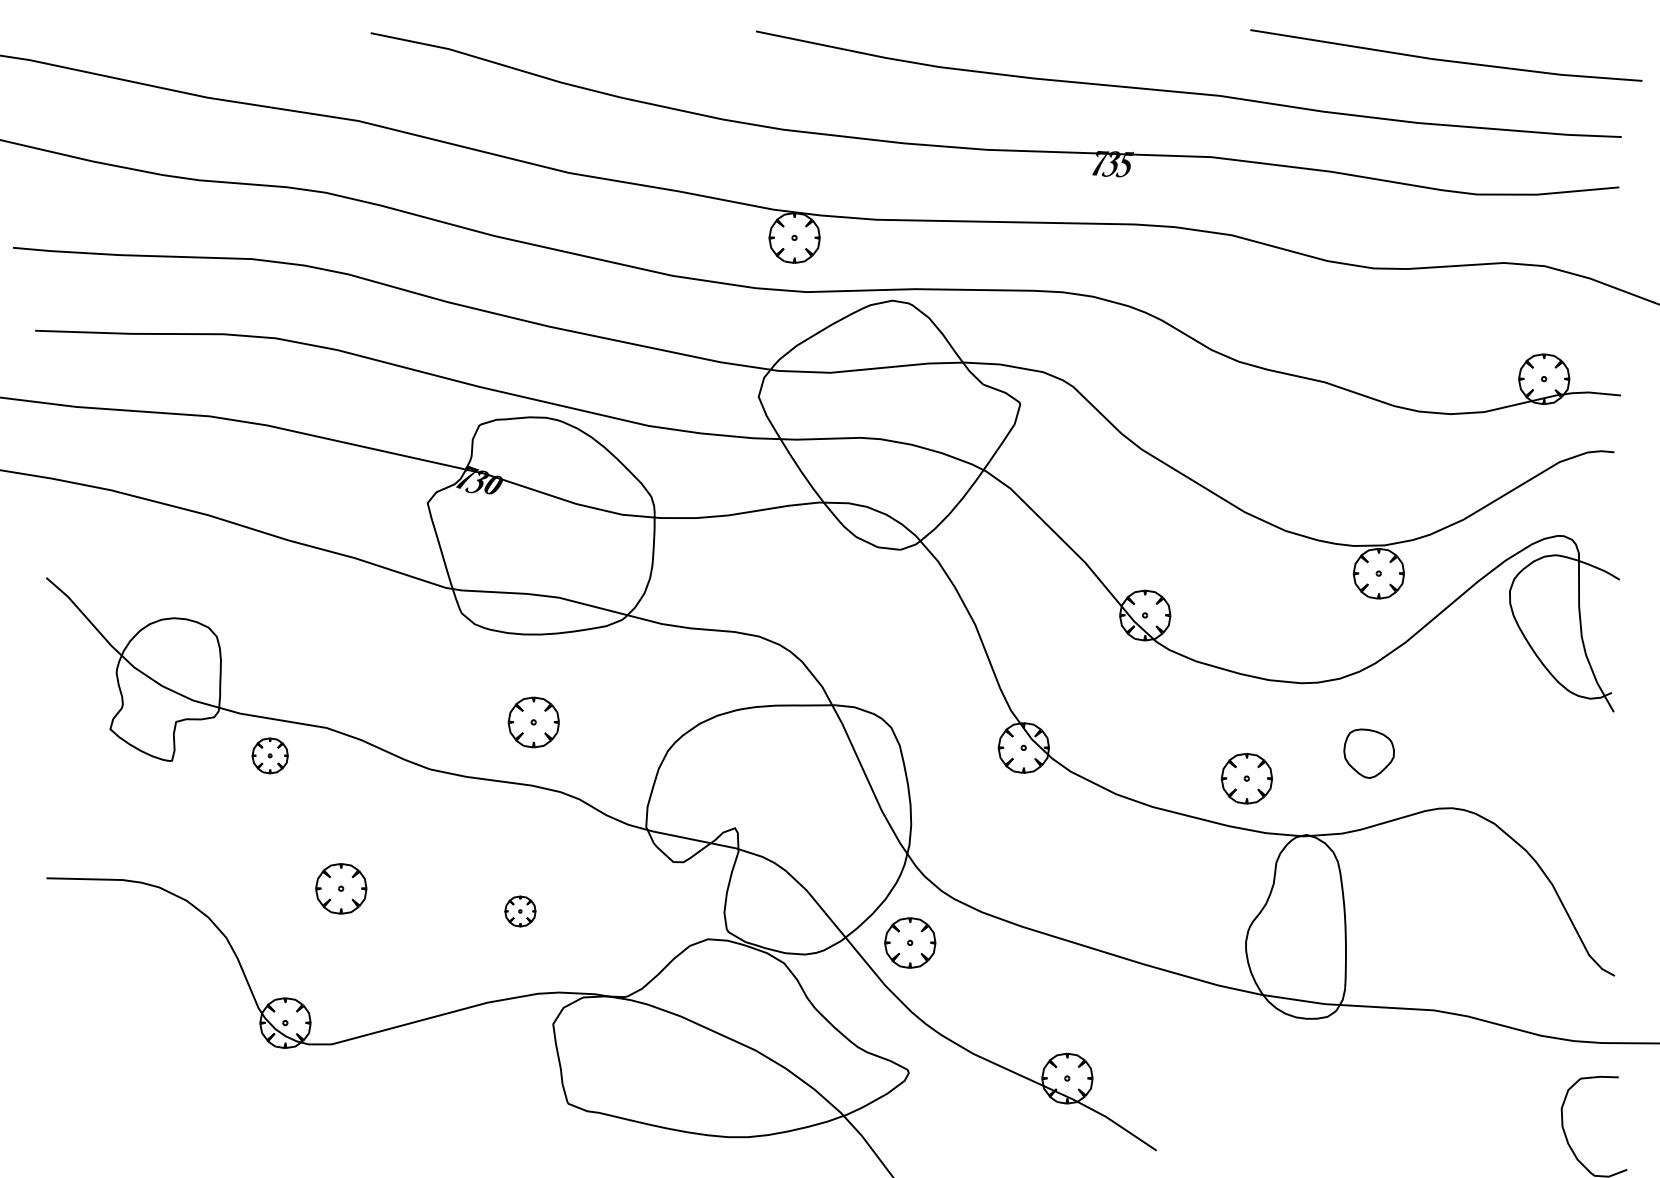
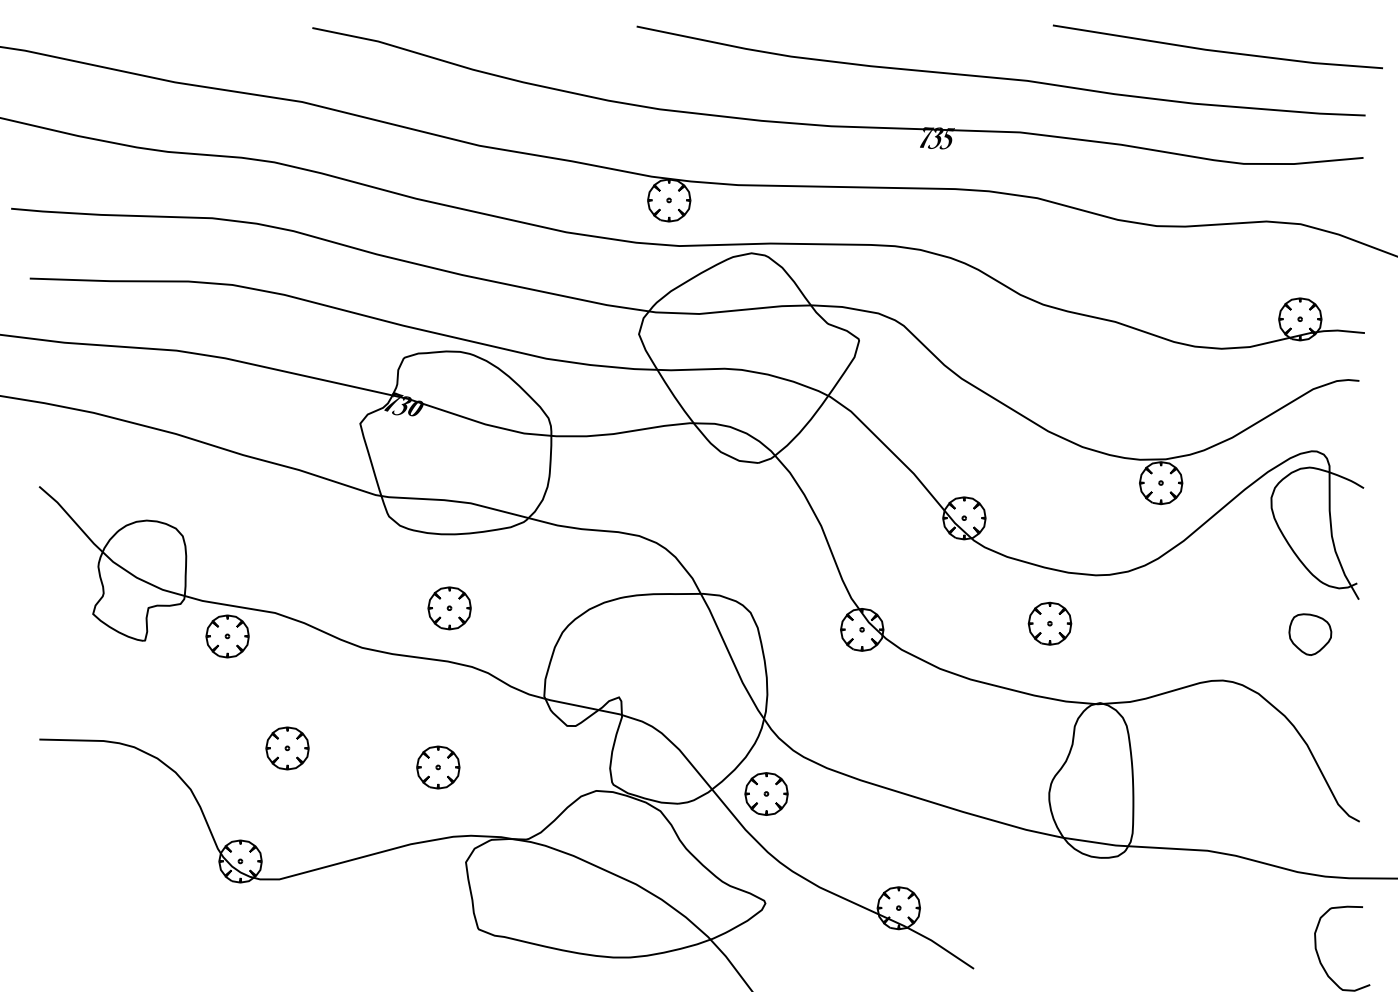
part: (1368, 753) -> (1309, 634), moved
part: (270, 755) -> (227, 636), size x1.43
part: (1246, 778) -> (1049, 623), moved
part: (520, 911) -> (438, 767), size x1.67

